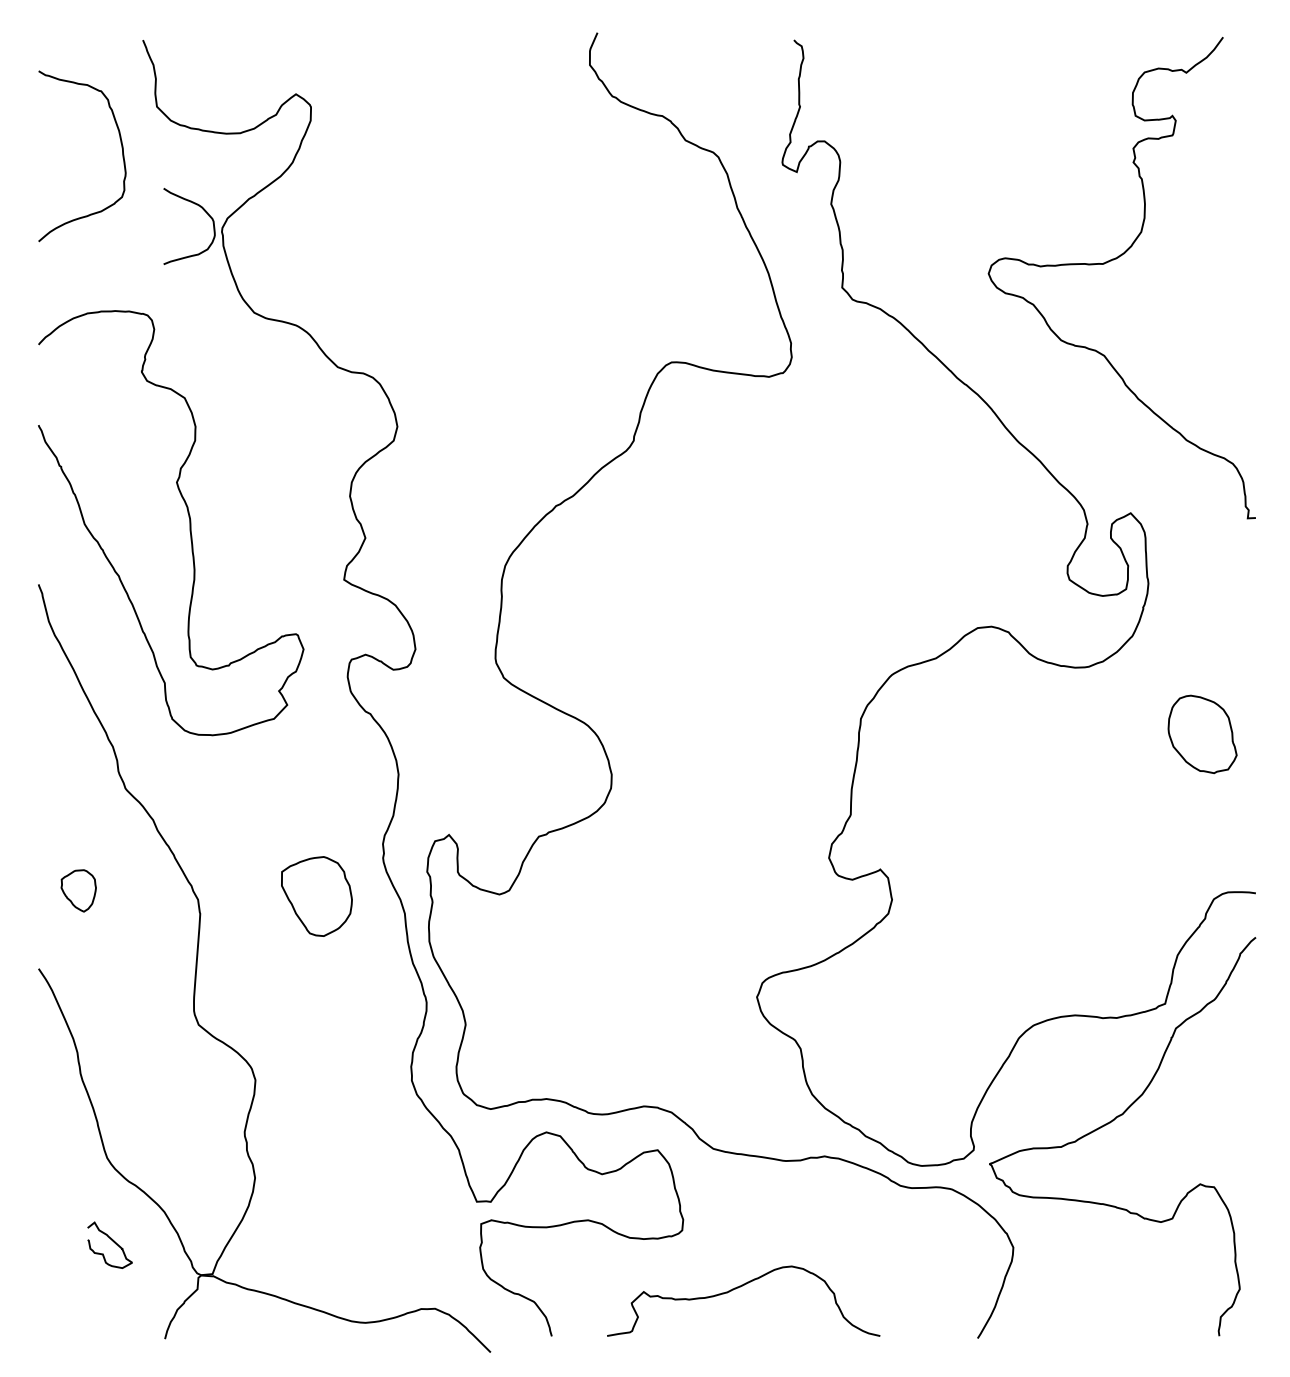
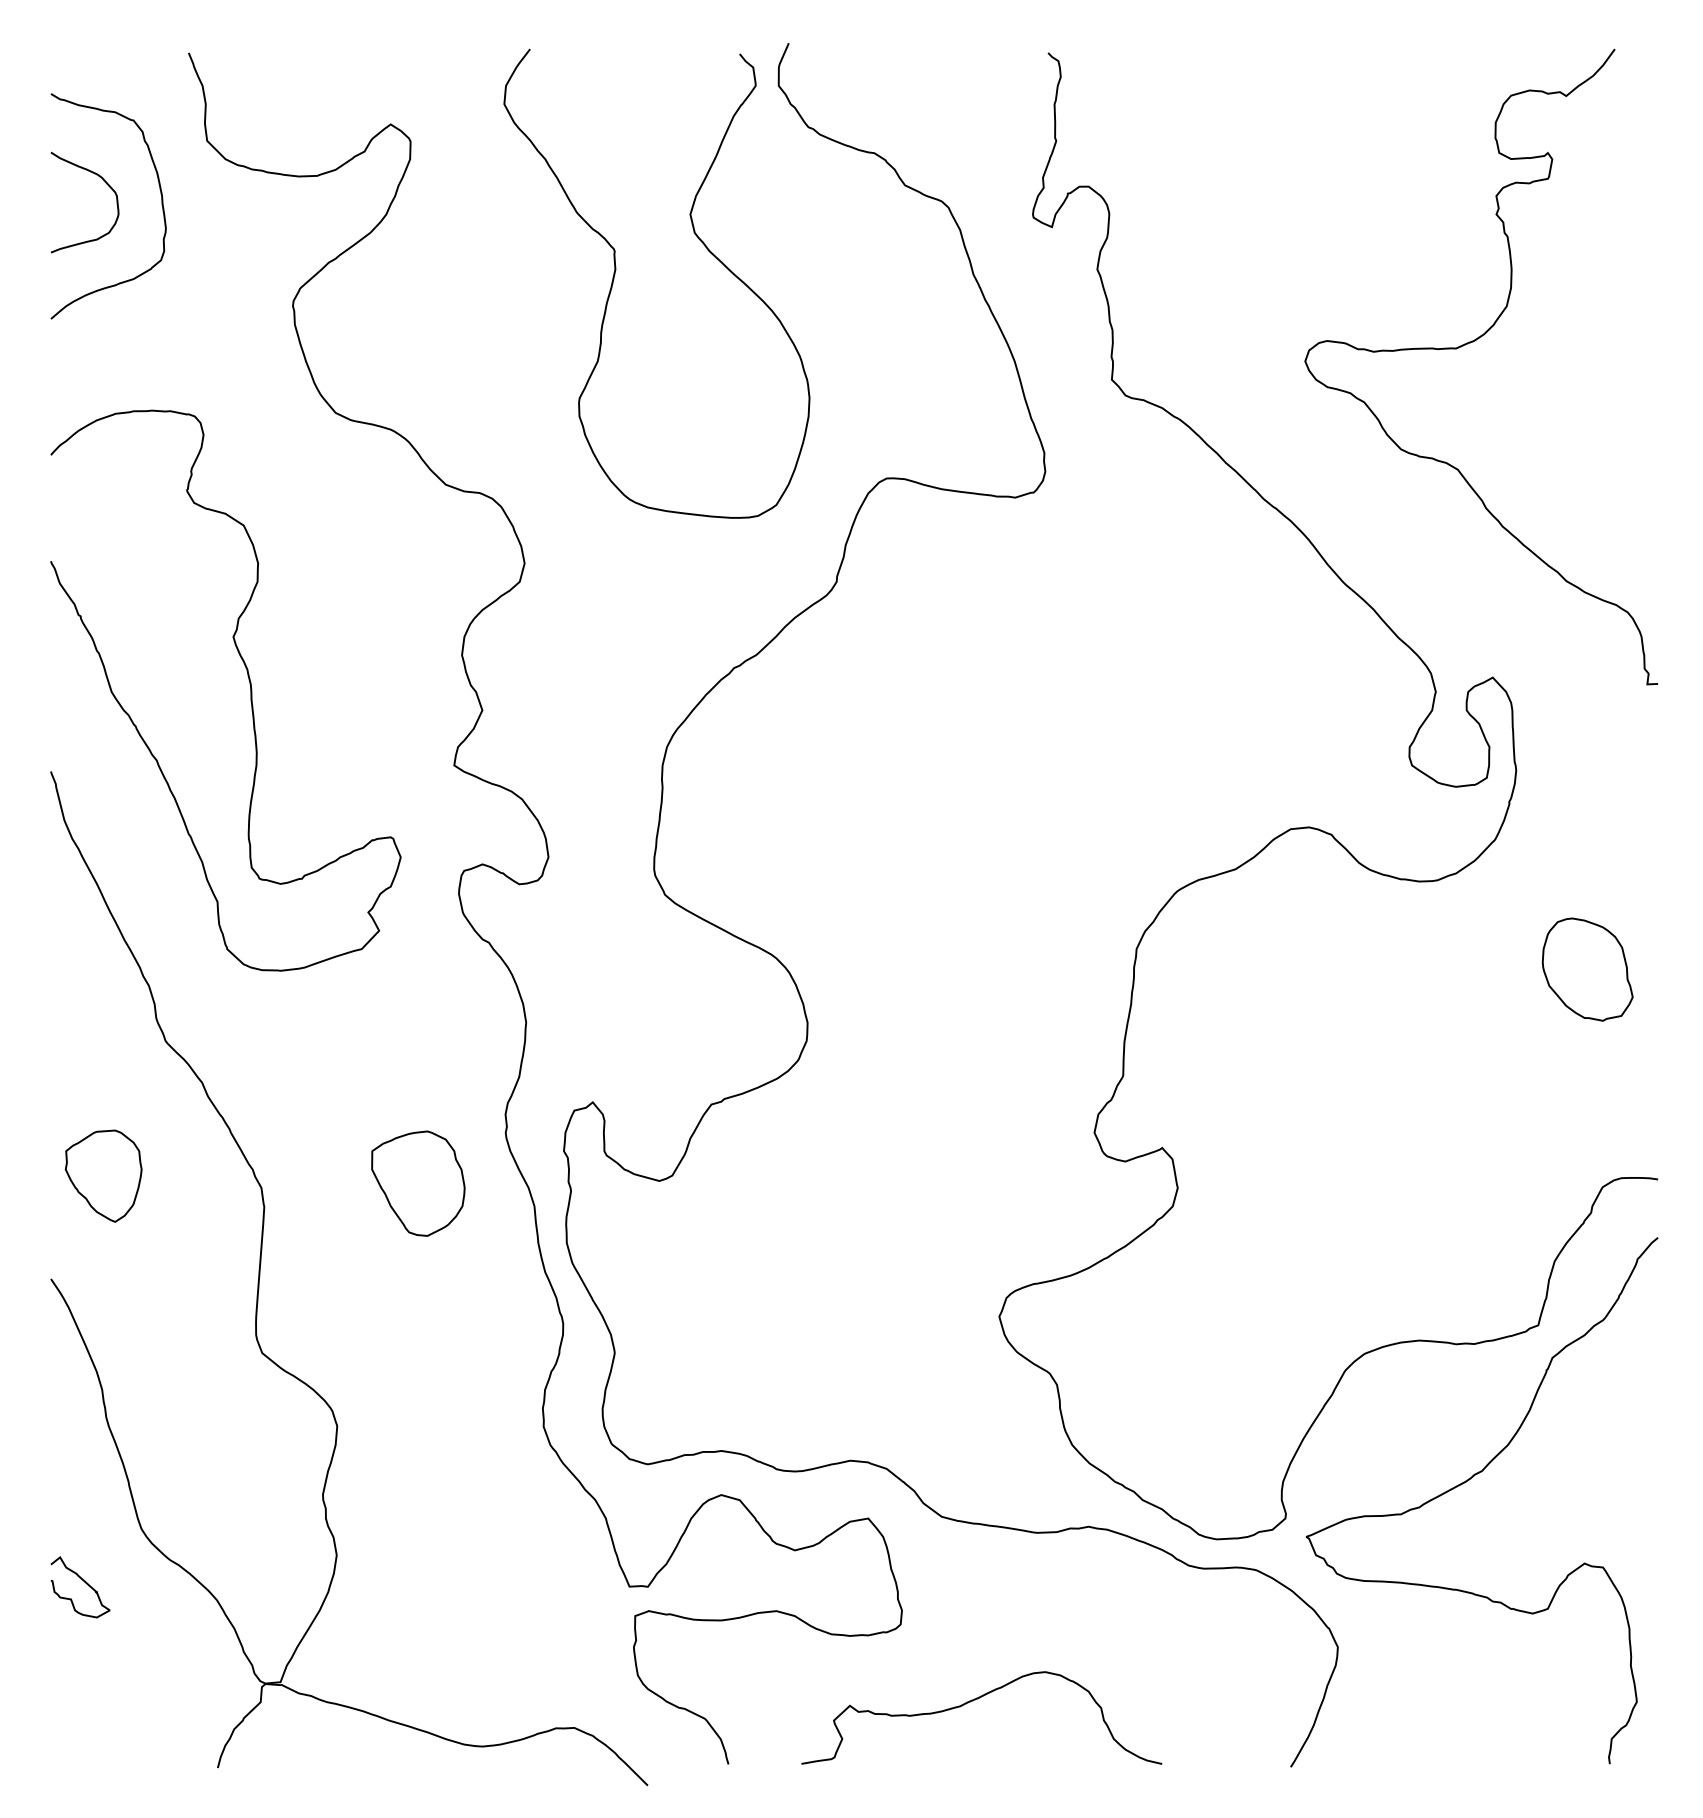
curve: (466, 208) -> (615, 275), added
curve: (204, 211) -> (104, 182), moved
part: (78, 890) -> (103, 1175), size x1.67
curve: (112, 1241) -> (83, 1582), moved

